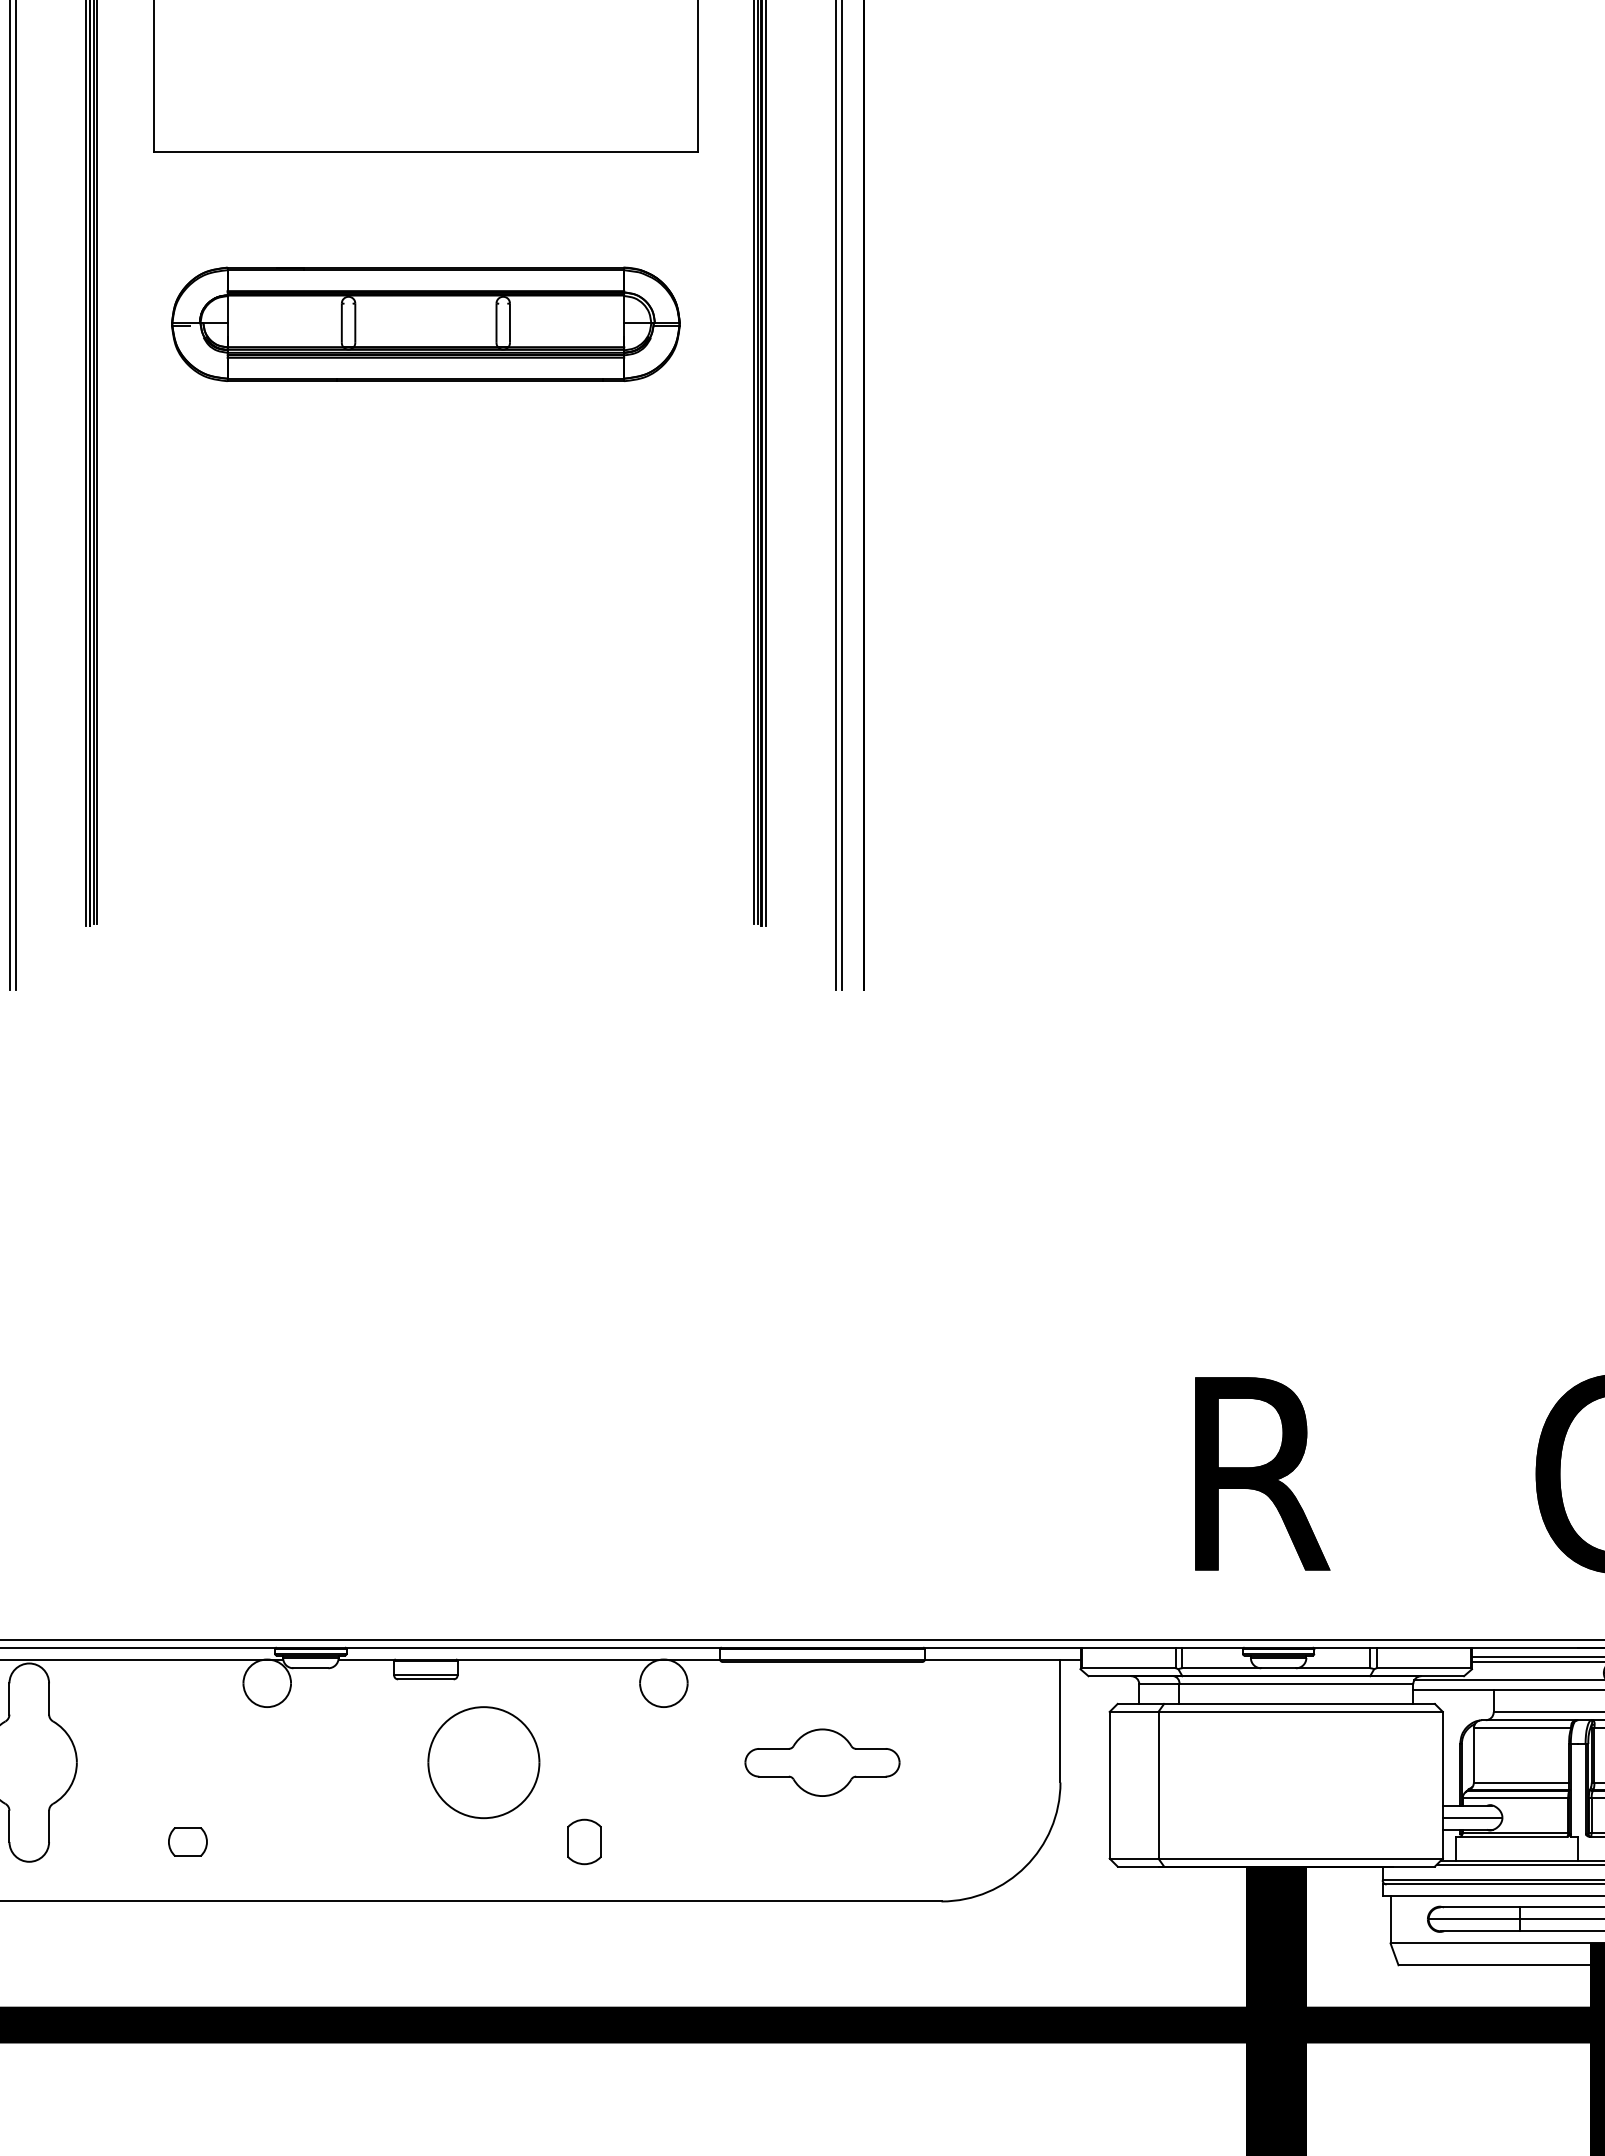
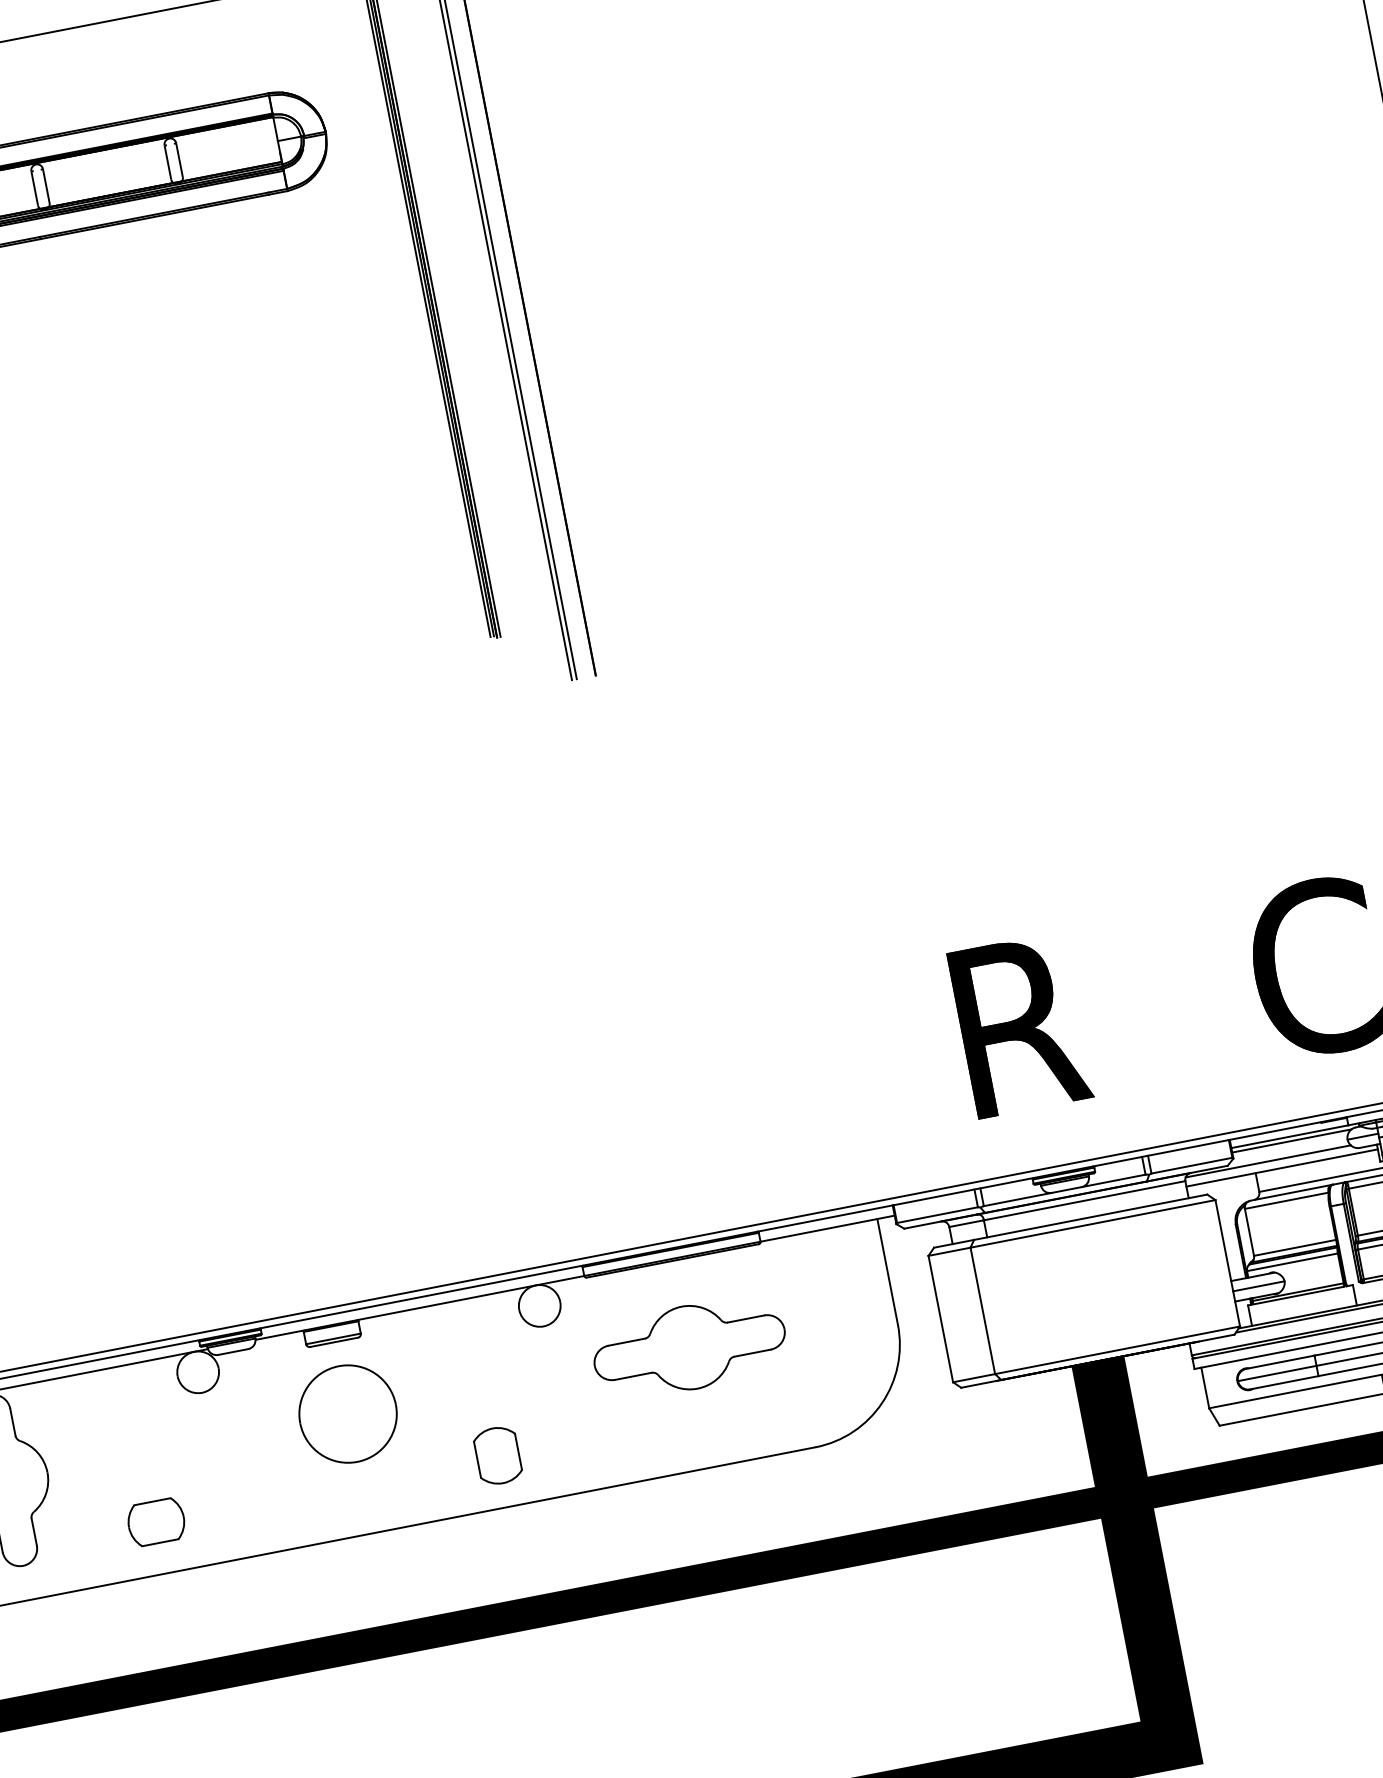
part: (483, 1762) -> (347, 1414), moved
part: (822, 1762) -> (689, 1347), size x1.43
part: (187, 1841) -> (155, 1521), size x1.67
part: (584, 1841) -> (497, 1455), size x1.43

